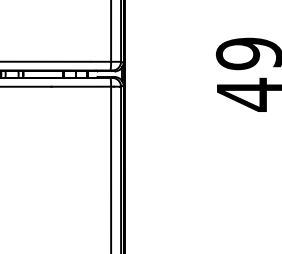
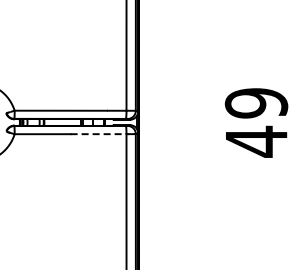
line: (83, 87) -> (100, 134), solid -> dashed

